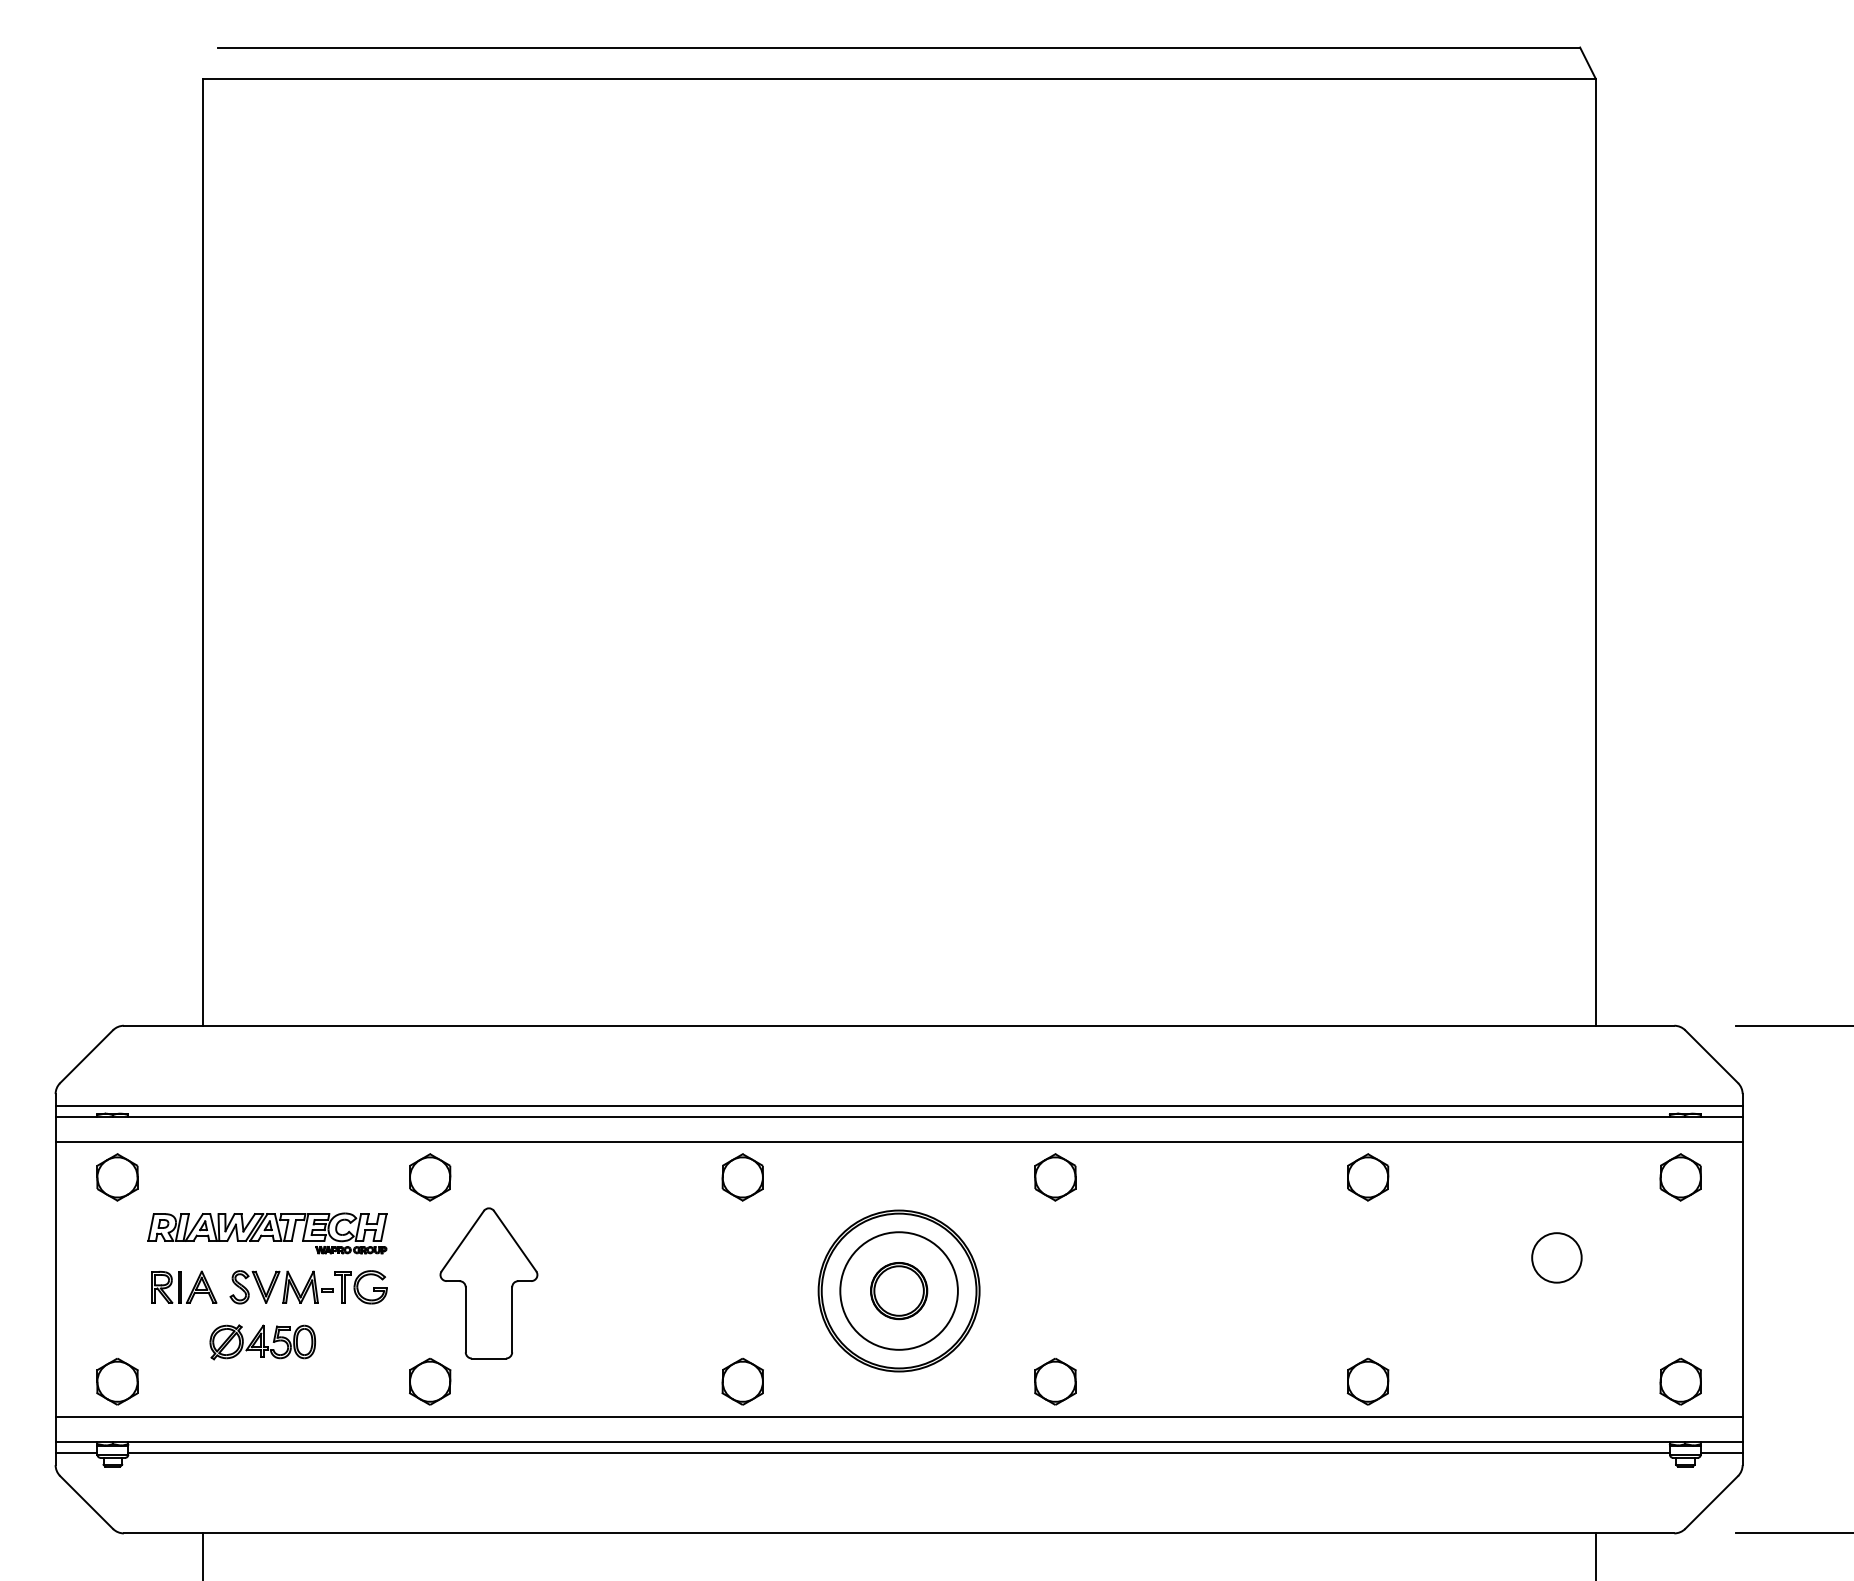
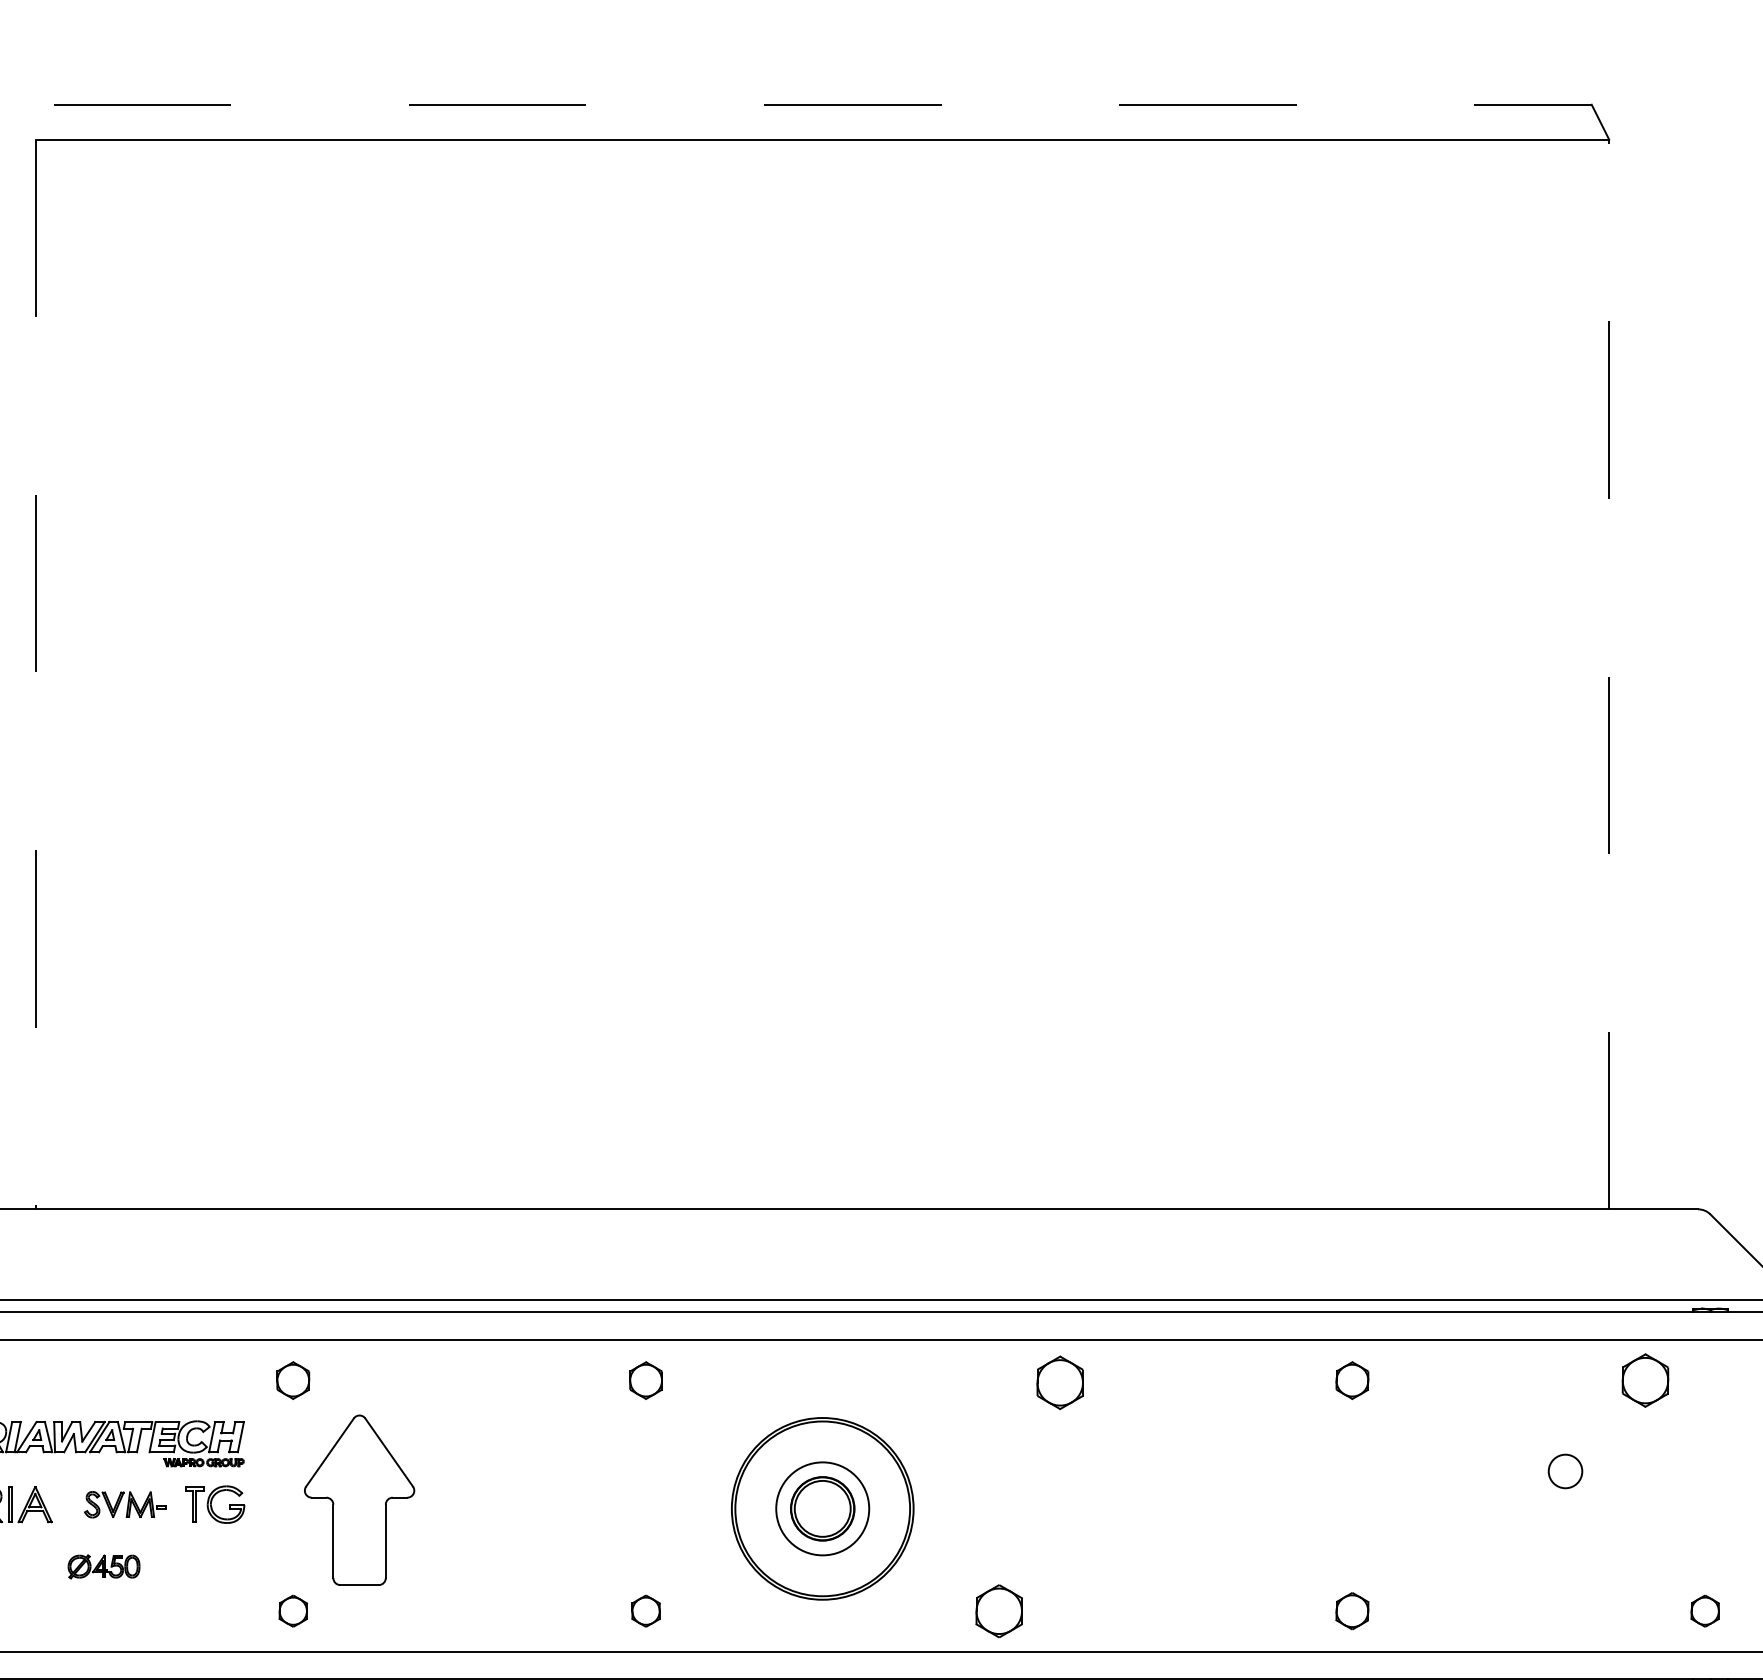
line: (899, 47) -> (823, 104), solid -> dashed
line: (202, 552) -> (36, 674), solid -> dashed
line: (1595, 552) -> (1609, 674), solid -> dashed
part: (430, 1177) -> (293, 1380), size x0.7
part: (742, 1177) -> (645, 1380), size x0.7
part: (1055, 1177) -> (1060, 1382), moved
part: (1368, 1177) -> (1352, 1380), size x0.7
part: (1680, 1177) -> (1645, 1380), moved
circle: (1556, 1257) -> (1565, 1471), size x0.6
part: (281, 1287) -> (125, 1504), size x0.7
circle: (898, 1290) -> (822, 1508), size x0.7
part: (262, 1342) -> (103, 1566), size x0.6
part: (430, 1381) -> (293, 1611), size x0.6
part: (742, 1381) -> (645, 1611), size x0.6
part: (1368, 1381) -> (1352, 1611), size x0.7
part: (1680, 1381) -> (1705, 1611), size x0.6

